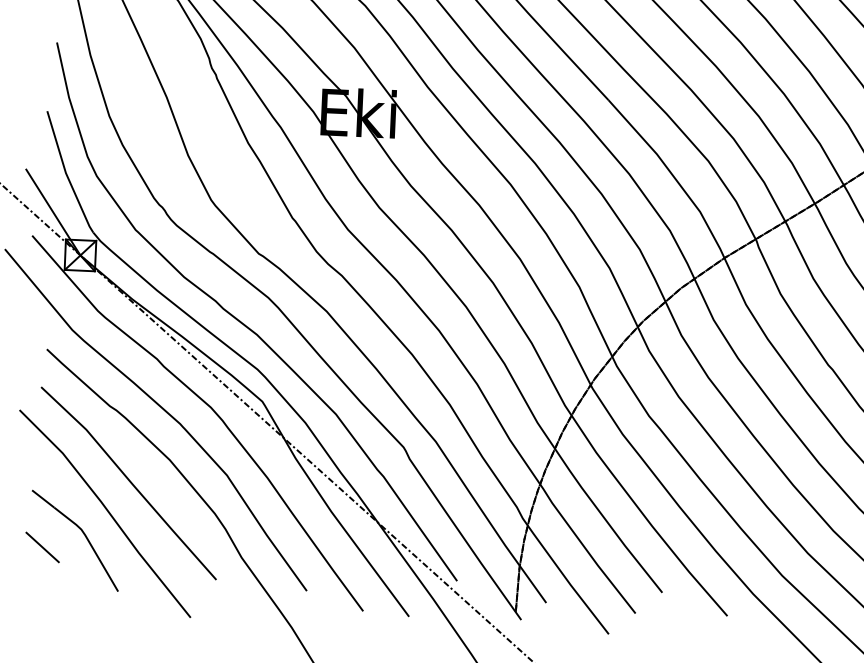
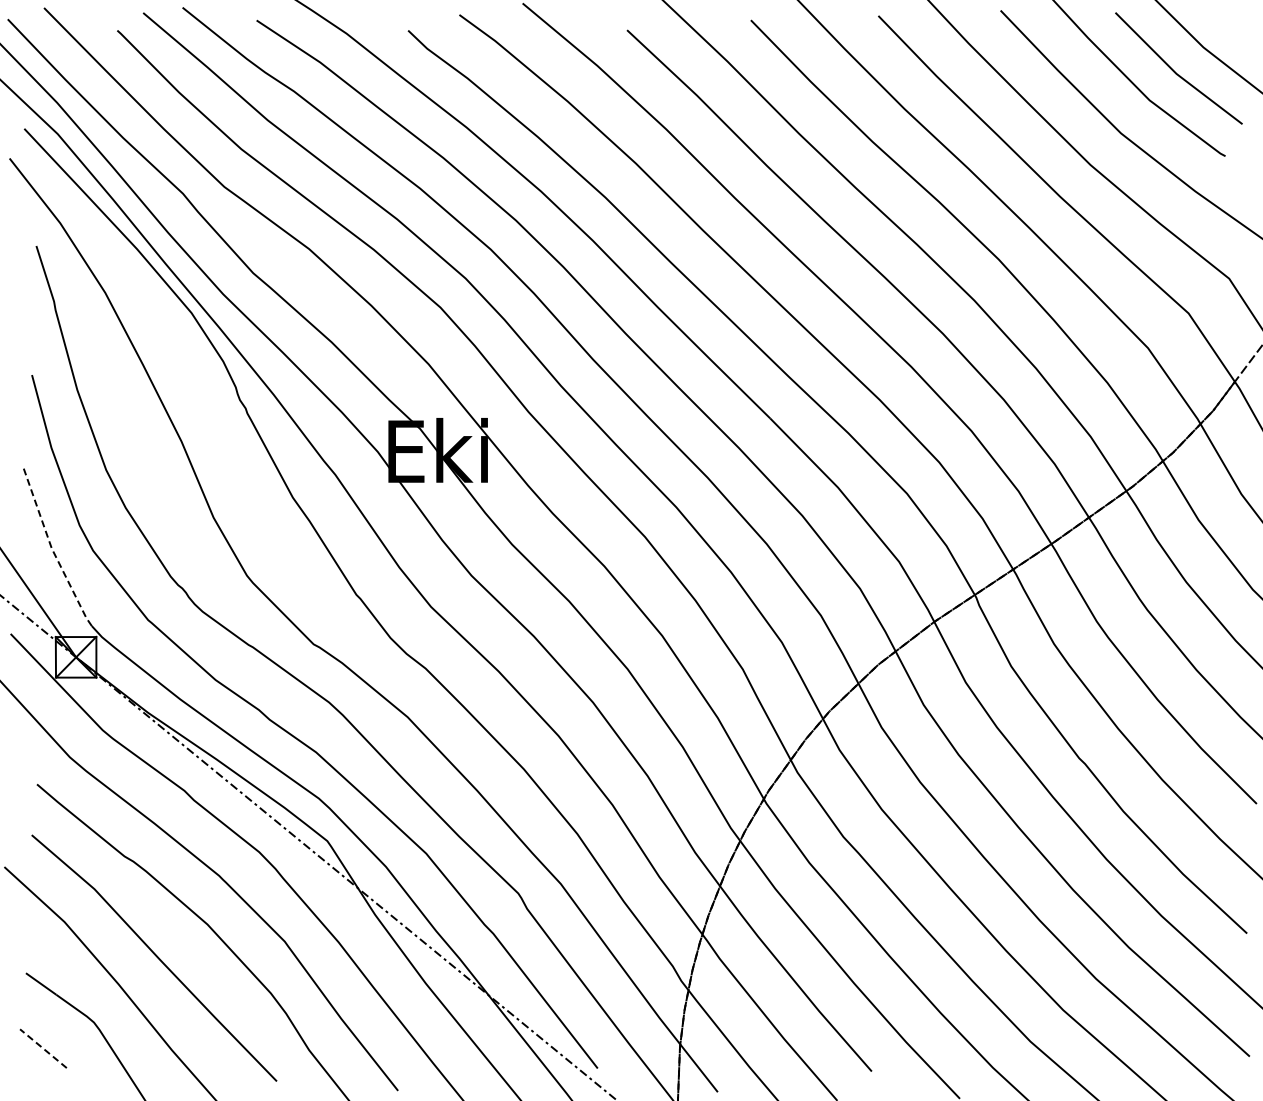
line: (65, 173) -> (51, 548), solid -> dashed
line: (42, 547) -> (43, 1048), solid -> dashed

